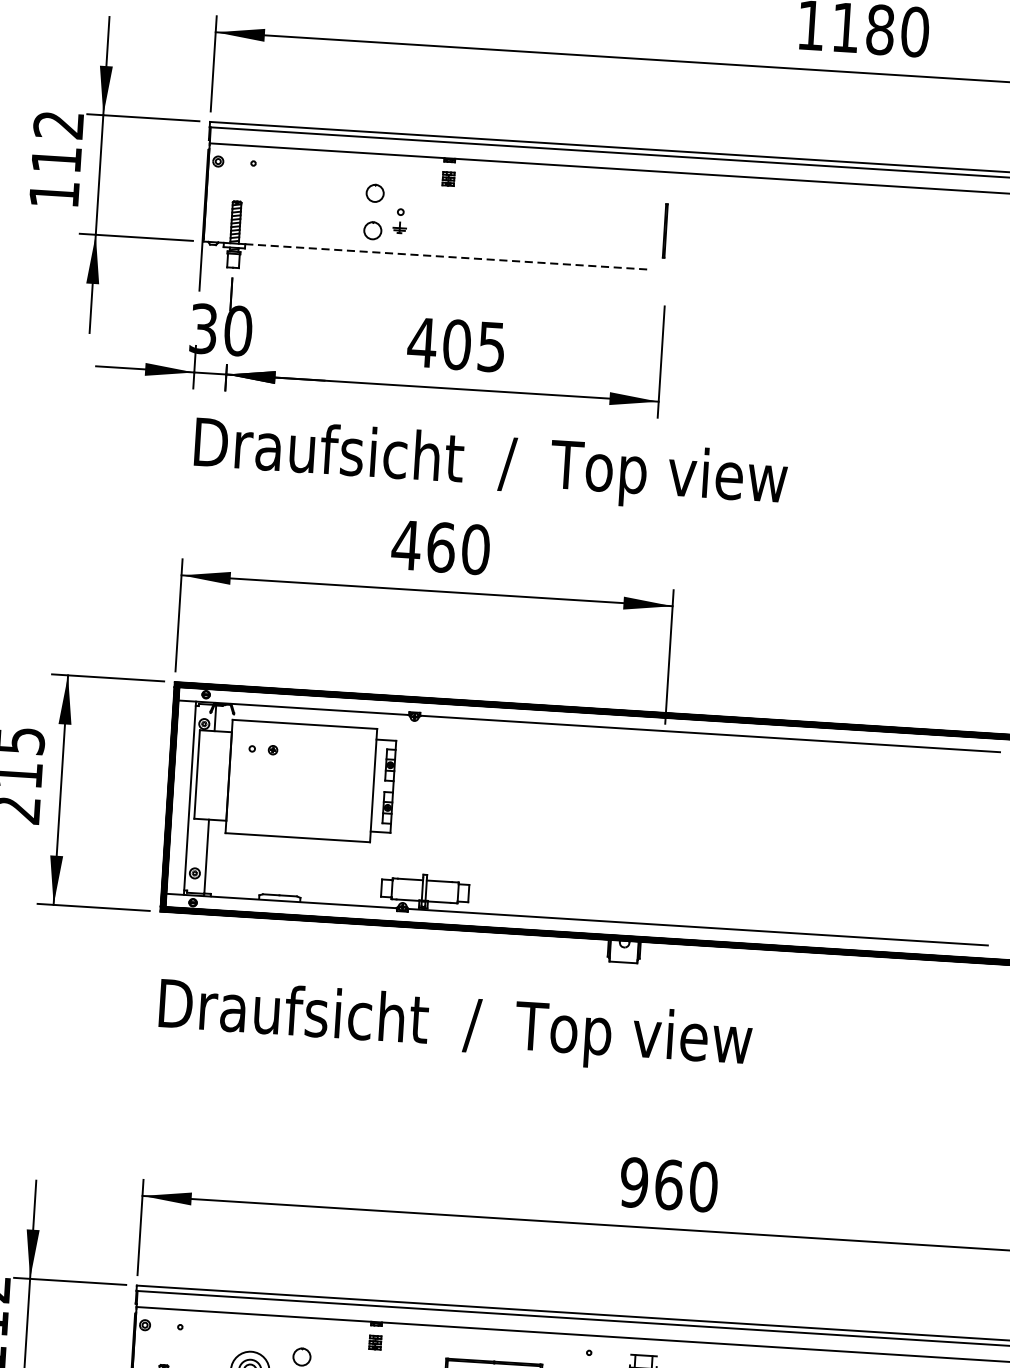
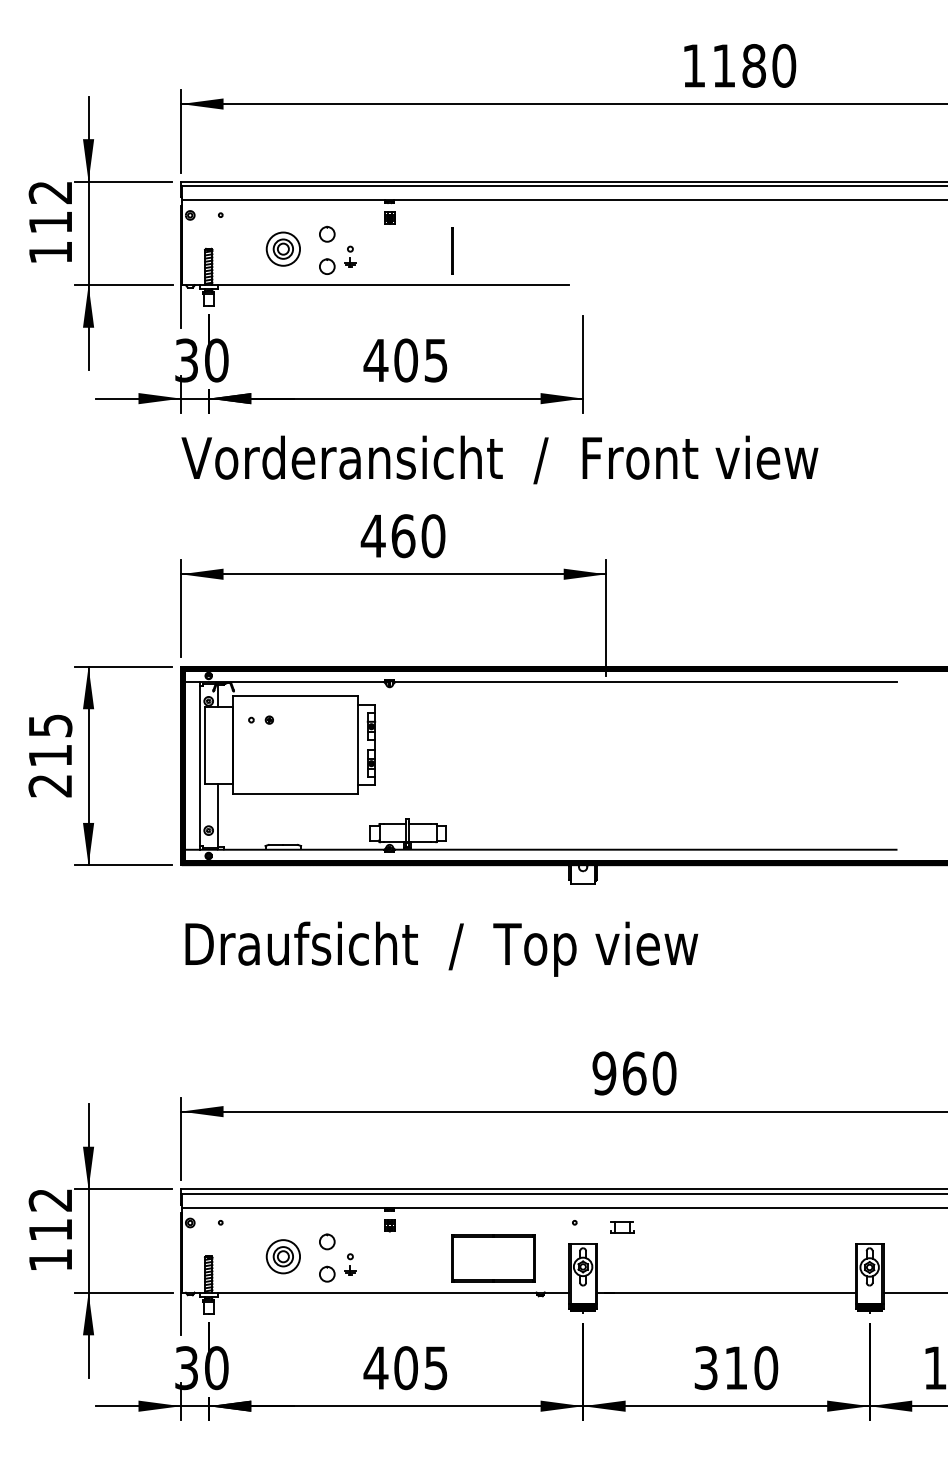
part: (322, 206) -> (282, 248), added
line: (665, 230) -> (452, 250), moved
line: (447, 257) -> (393, 285), dashed -> solid
text: (557, 469) -> (499, 462), Draufsicht  /  Top view -> Vorderansicht  /  Front view

